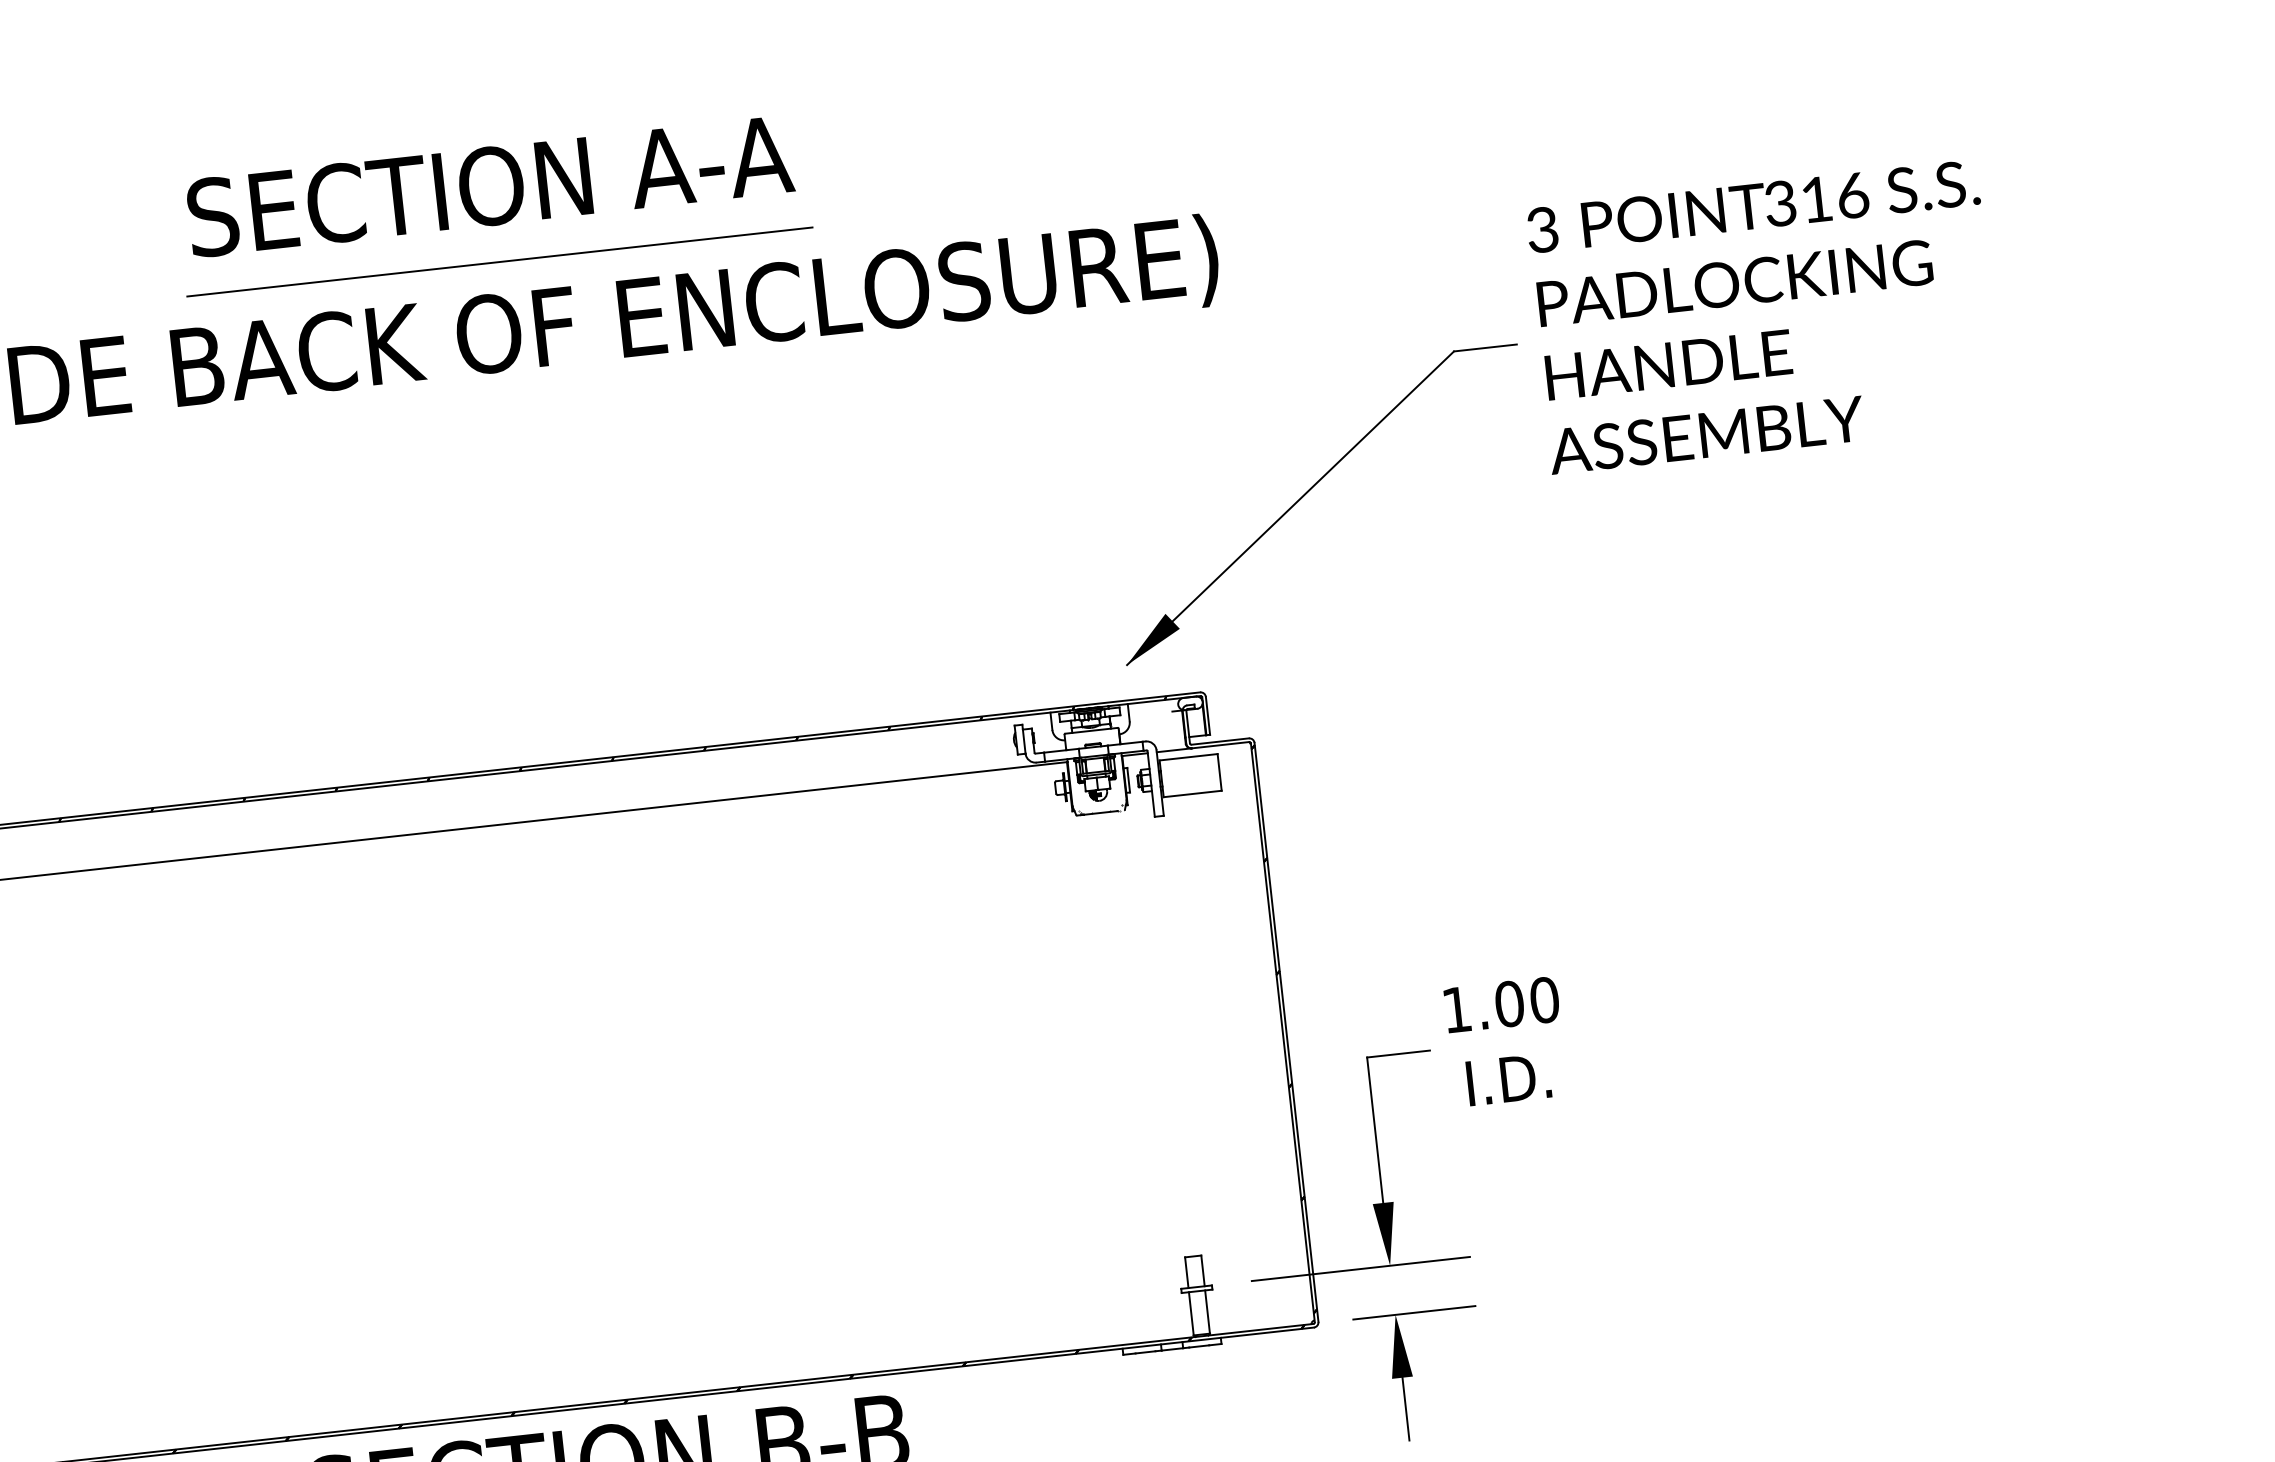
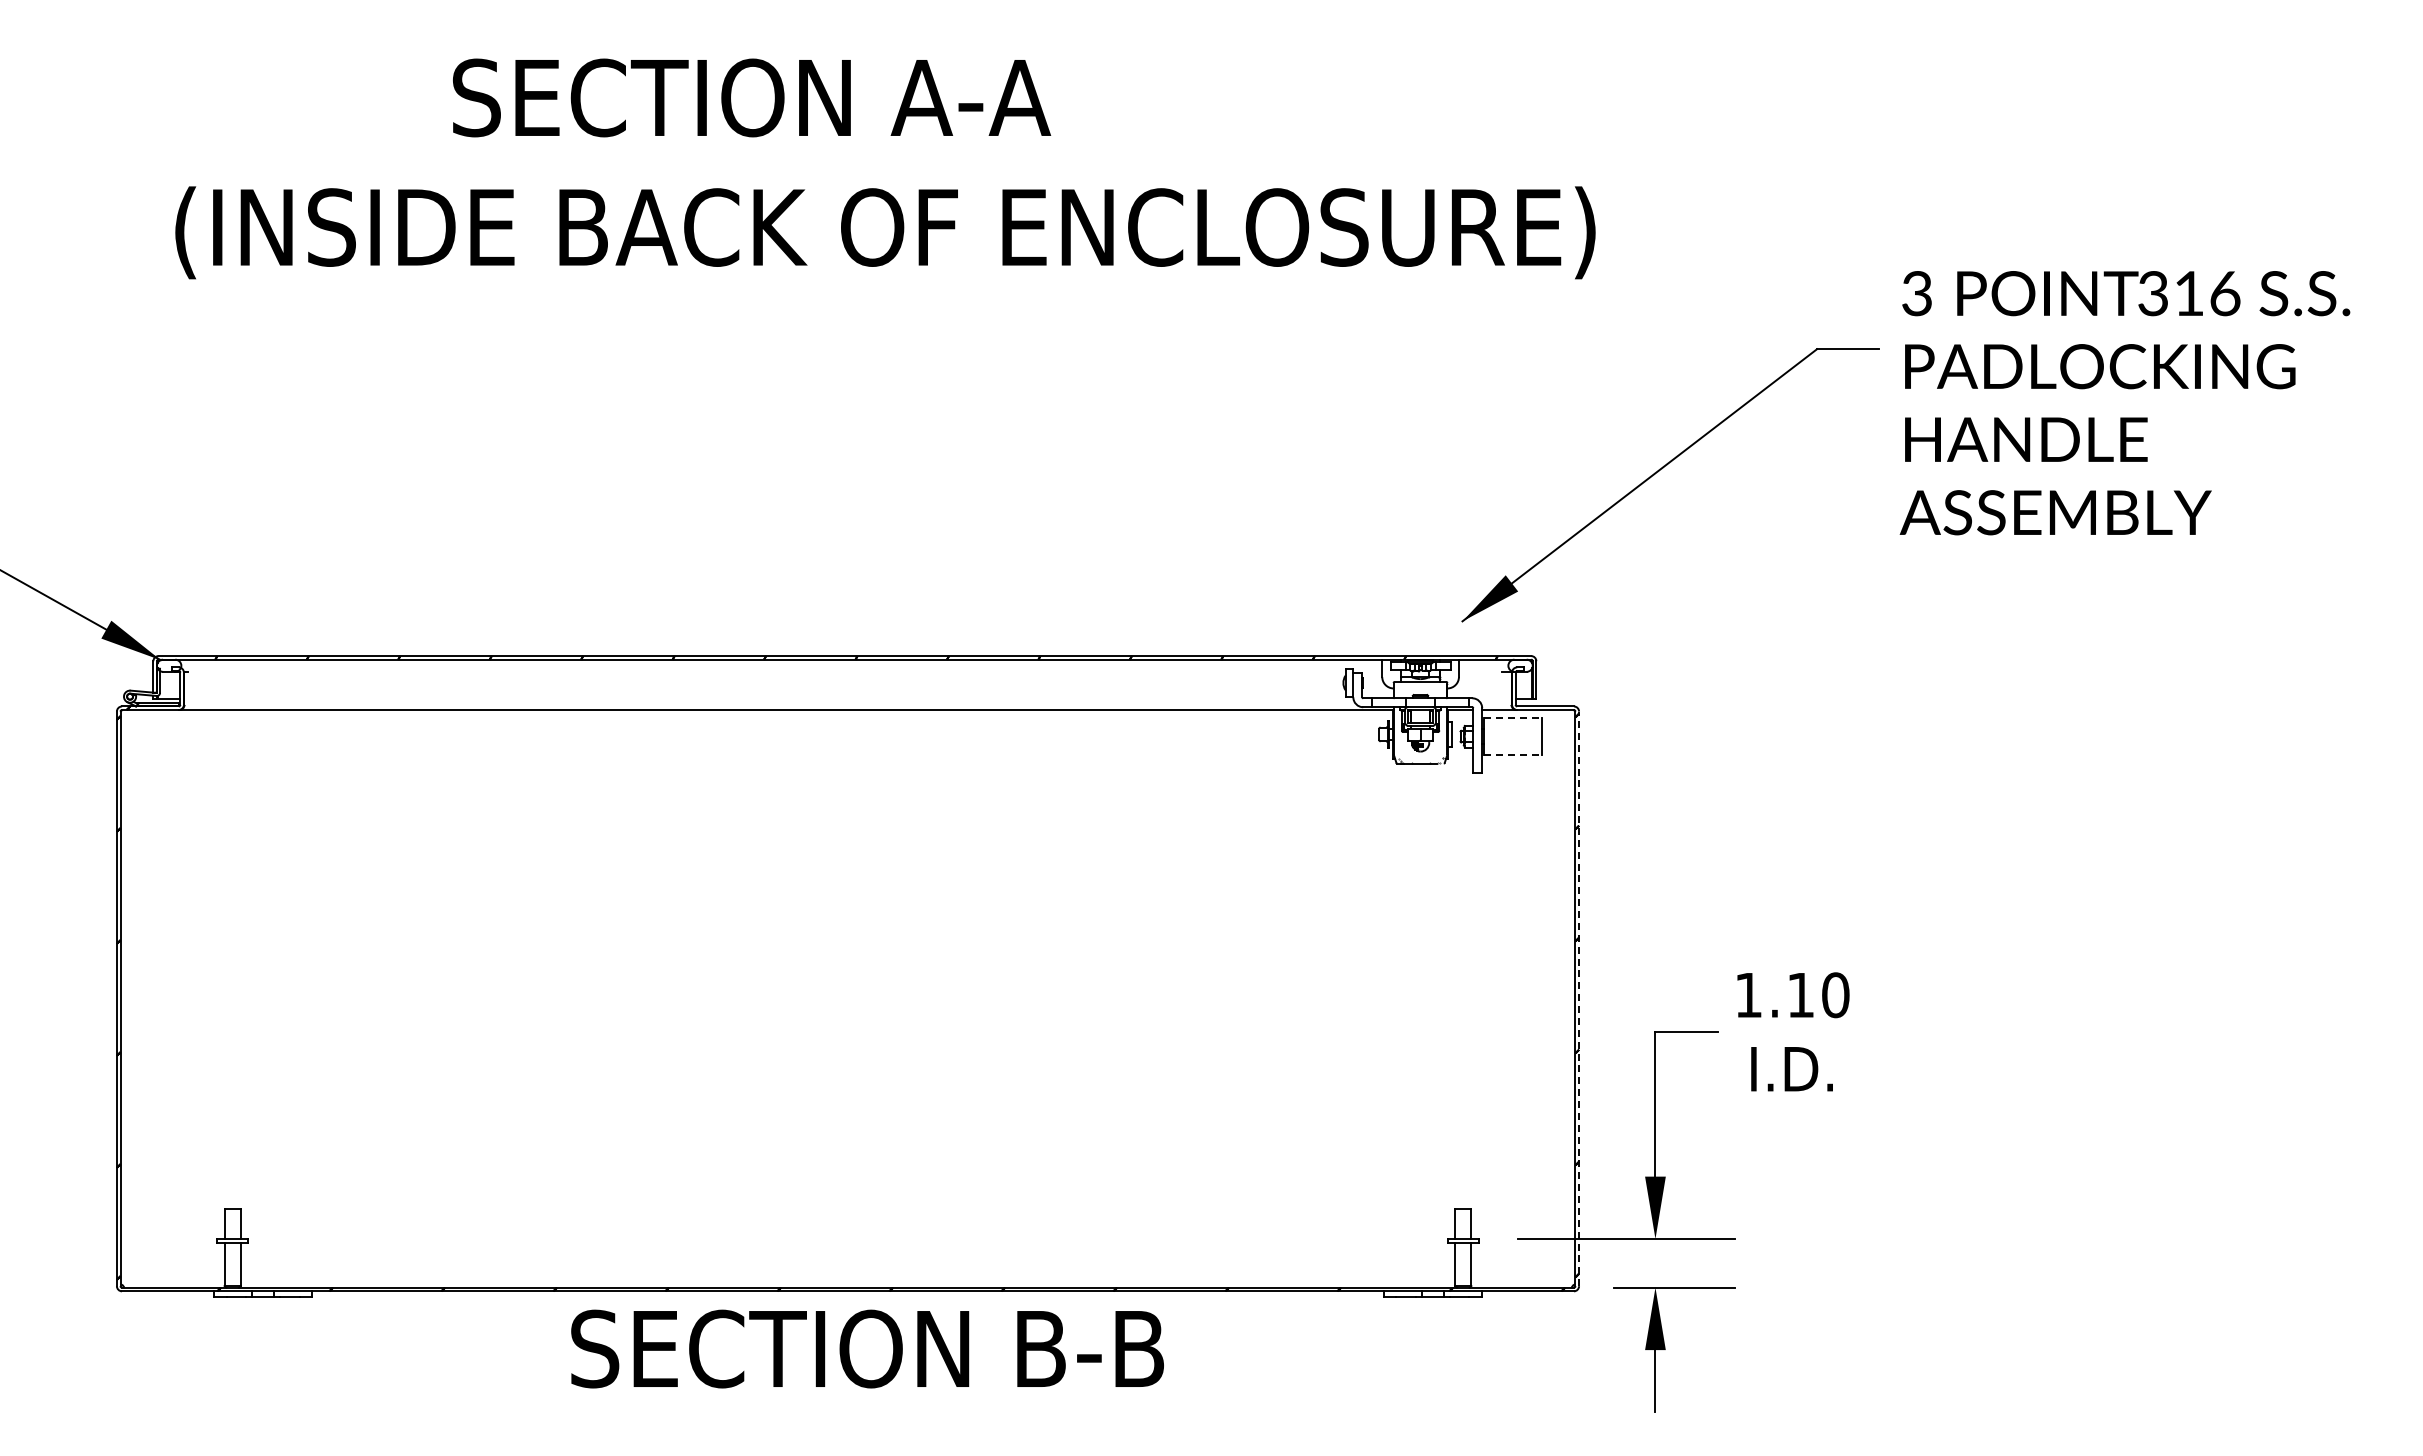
text: (490, 185) -> (752, 97), moved
line: (499, 262) -> (890, 158), removed
text: (1763, 317) -> (2124, 403), moved
line: (1188, 757) -> (1512, 718), solid -> dashed
line: (1192, 793) -> (1512, 754), solid -> dashed
text: (1509, 1004) -> (1800, 995), 1.00 -> 1.10
line: (1286, 1031) -> (1579, 998), solid -> dashed

